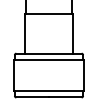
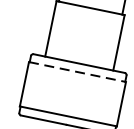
line: (49, 59) -> (78, 71), solid -> dashed

